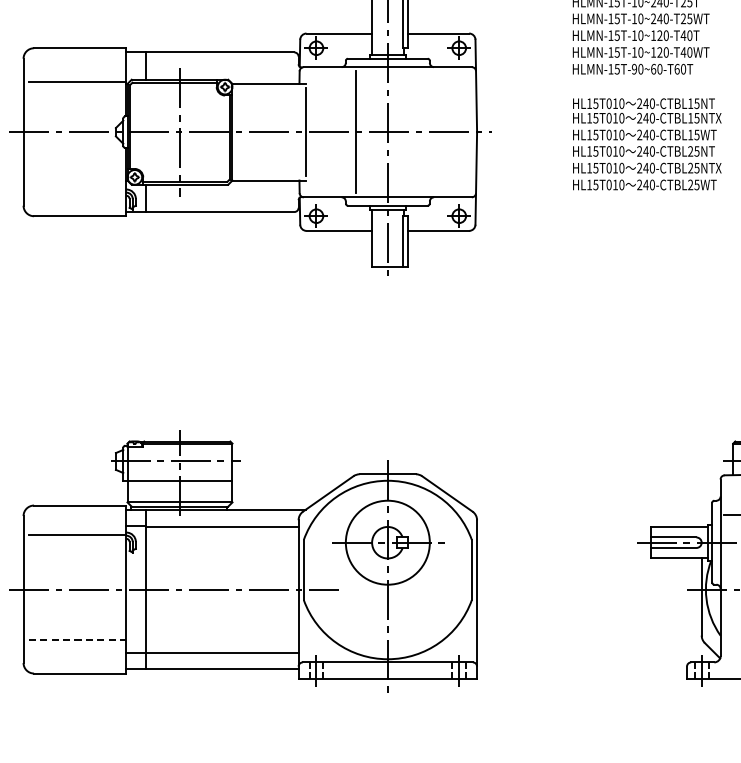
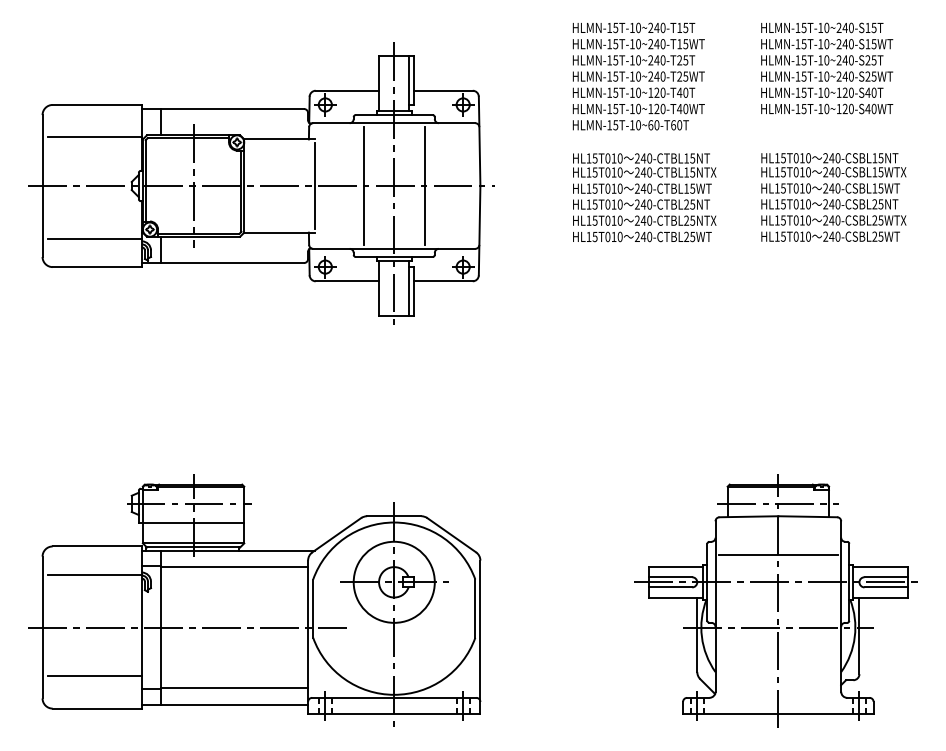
text: (633, 69) -> (631, 125), HLMN-15T-90~60-T60T -> HLMN-15T-10~60-T60T
line: (419, 131) -> (424, 185), added
line: (77, 186) -> (94, 238), added
line: (78, 640) -> (95, 676), dashed -> solid

